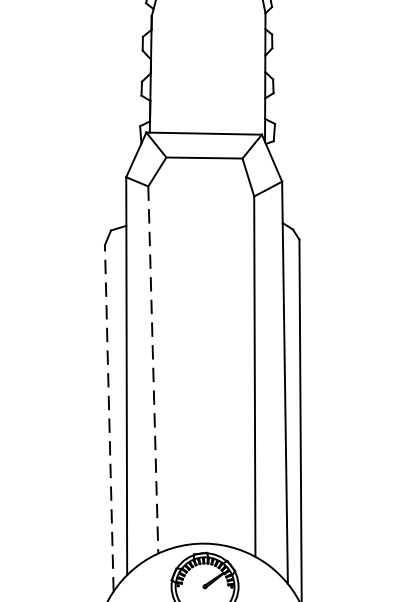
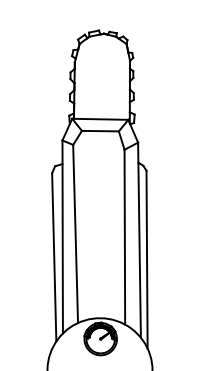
line: (153, 371) -> (75, 234), dashed -> solid
line: (109, 416) -> (54, 256), dashed -> solid

